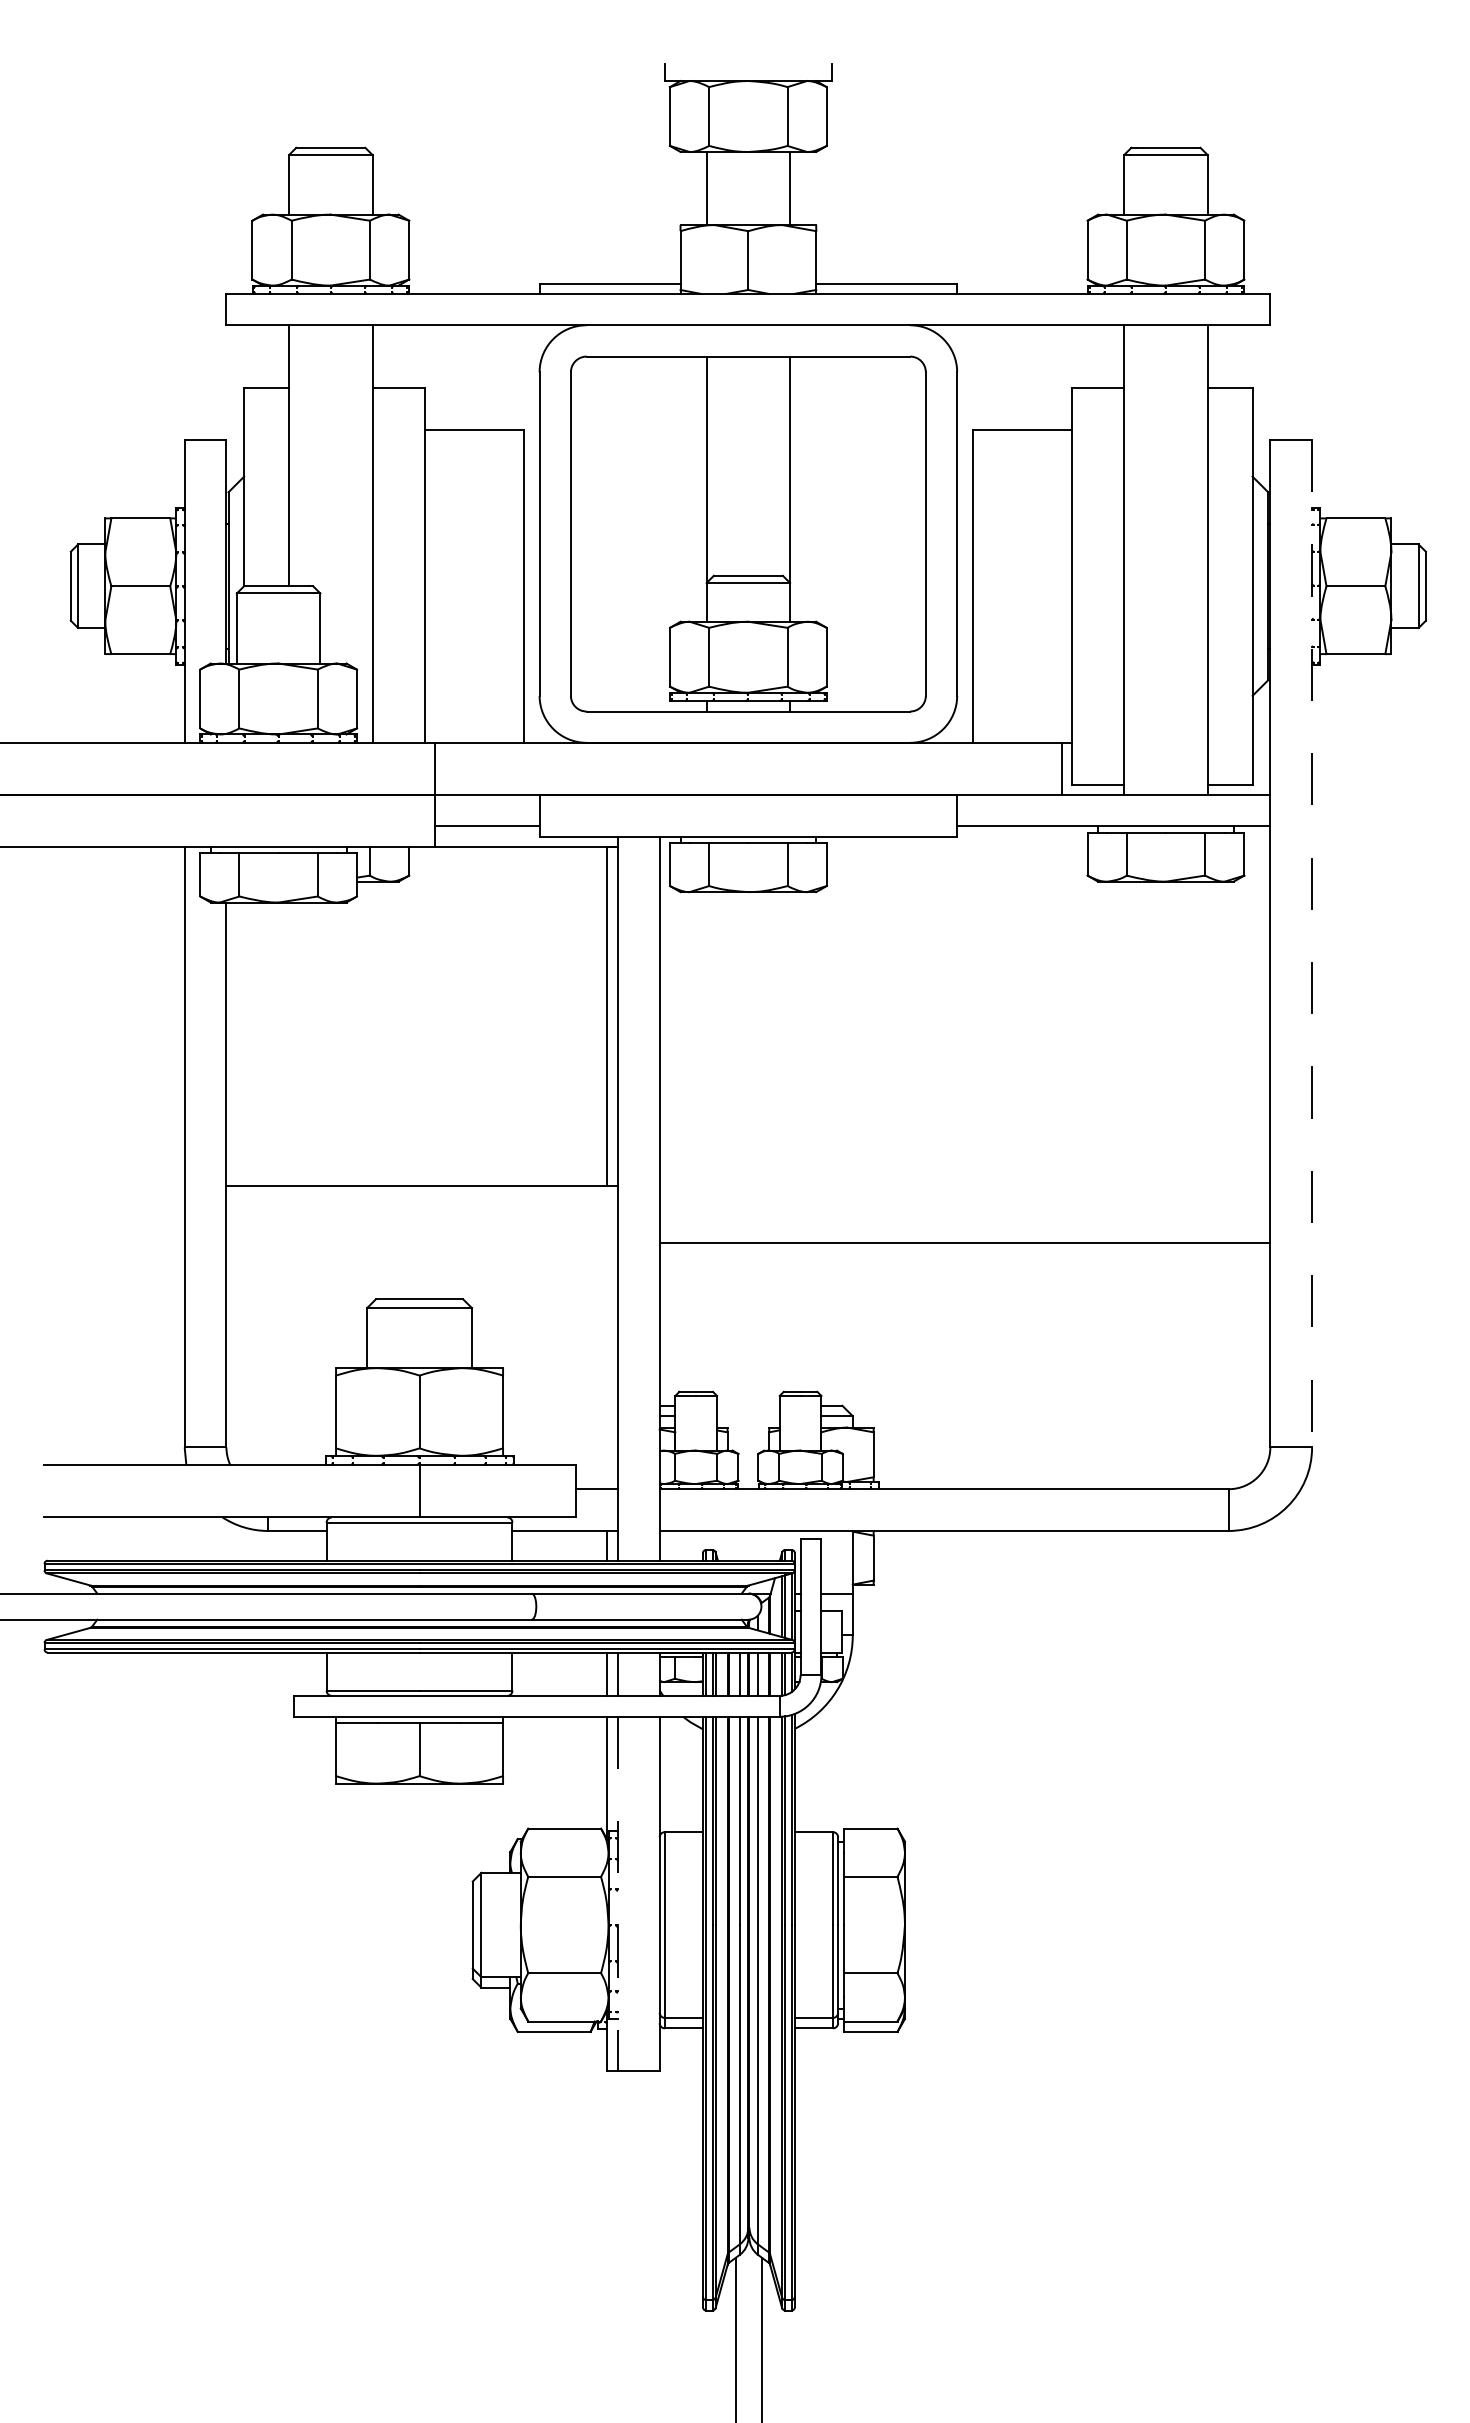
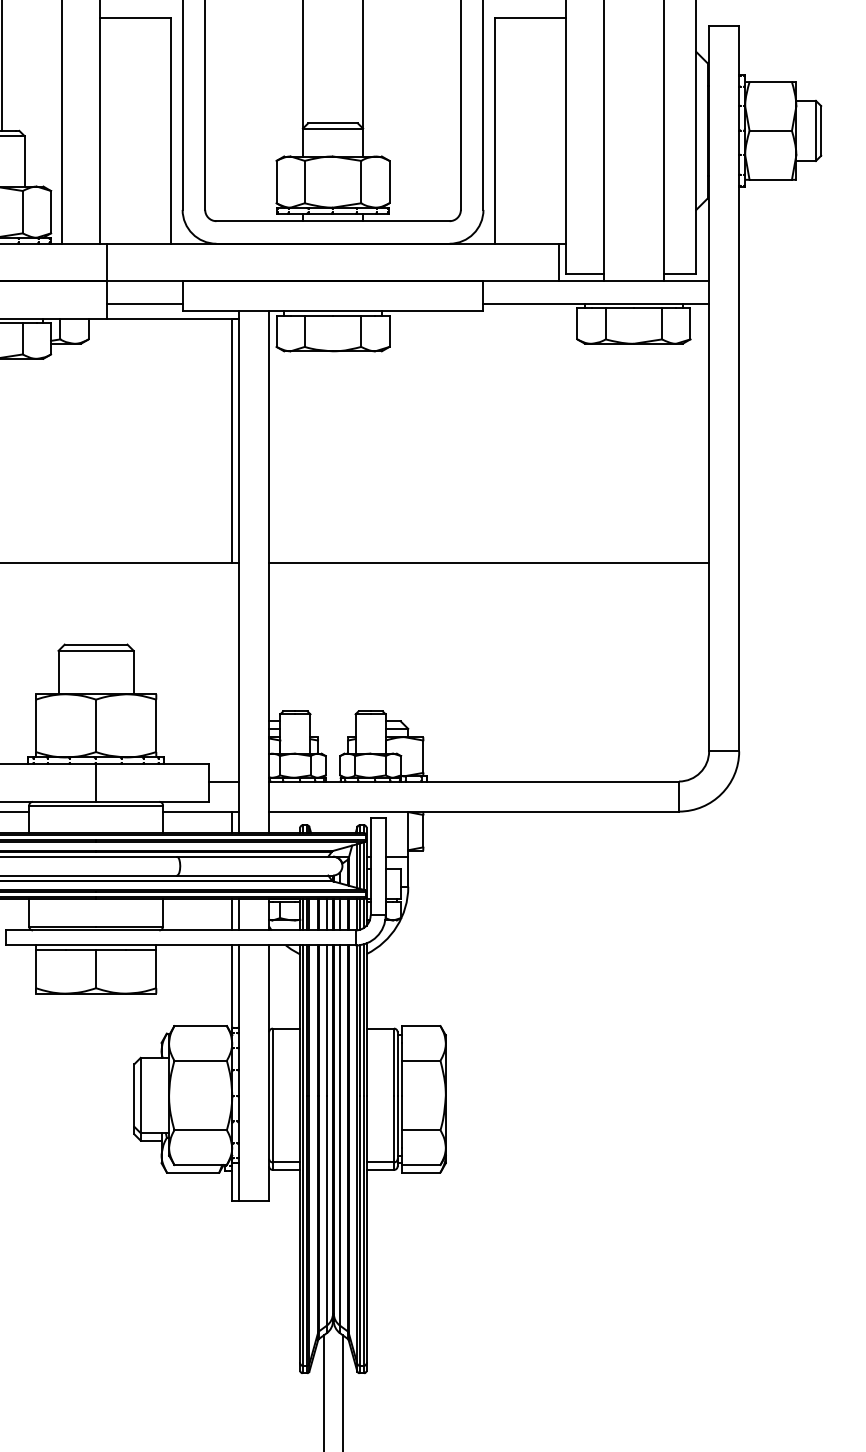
line: (1312, 943) -> (739, 388), dashed -> solid
line: (964, 1243) -> (488, 563), moved
line: (617, 1894) -> (238, 1073), dashed -> solid

